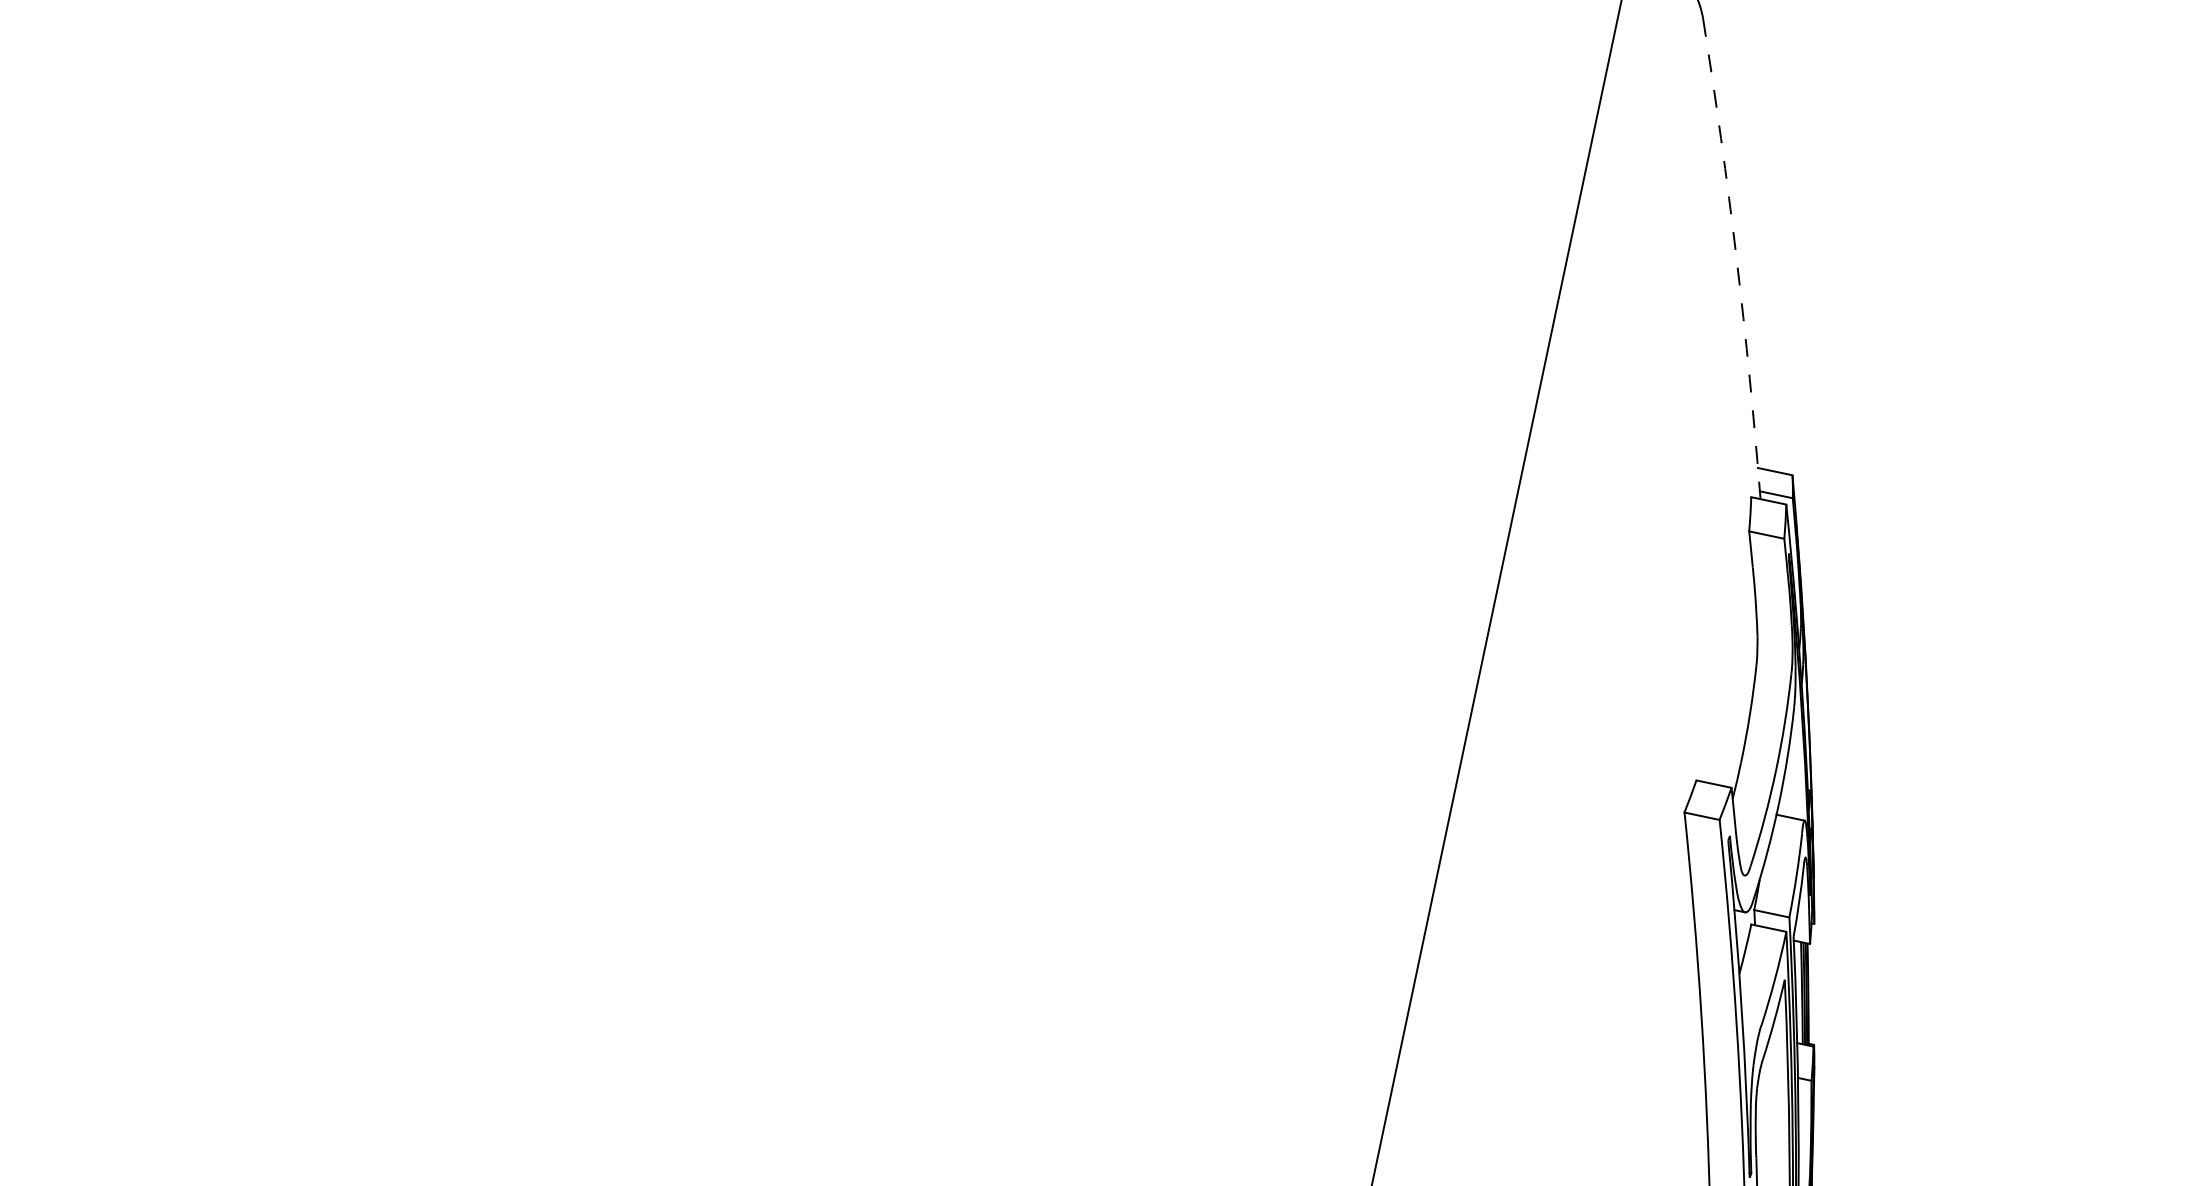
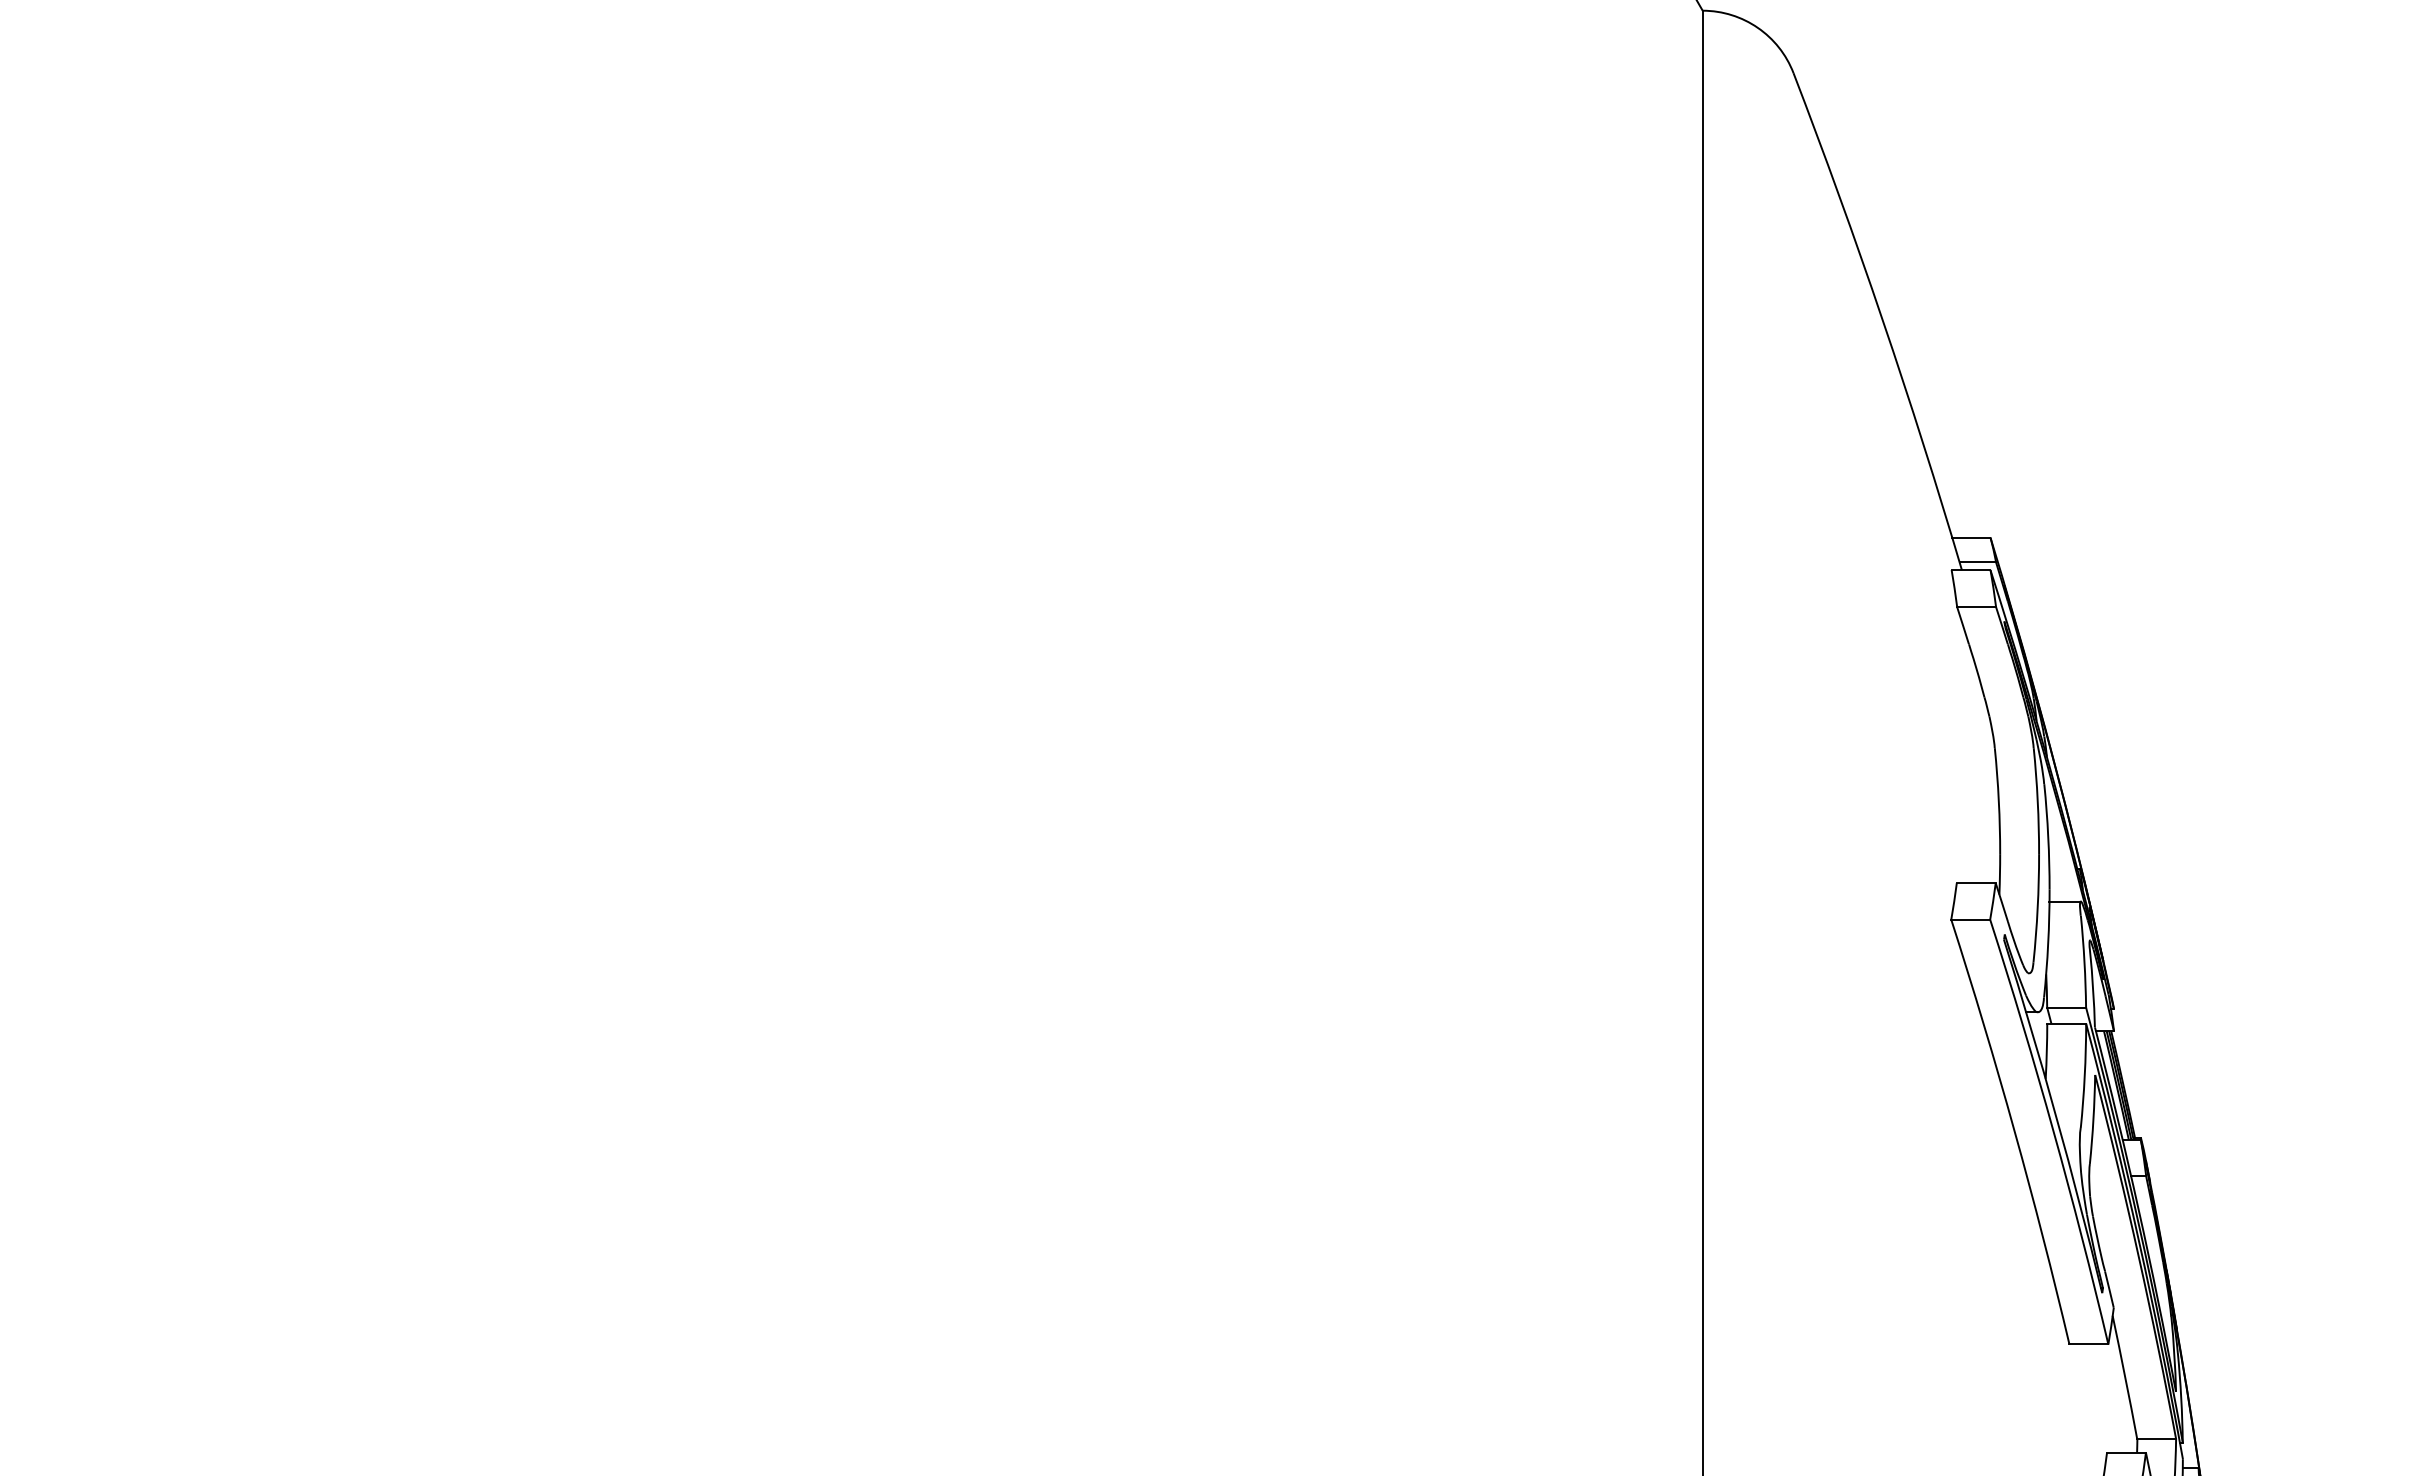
arc: (1736, 258) -> (1882, 319), dashed -> solid

